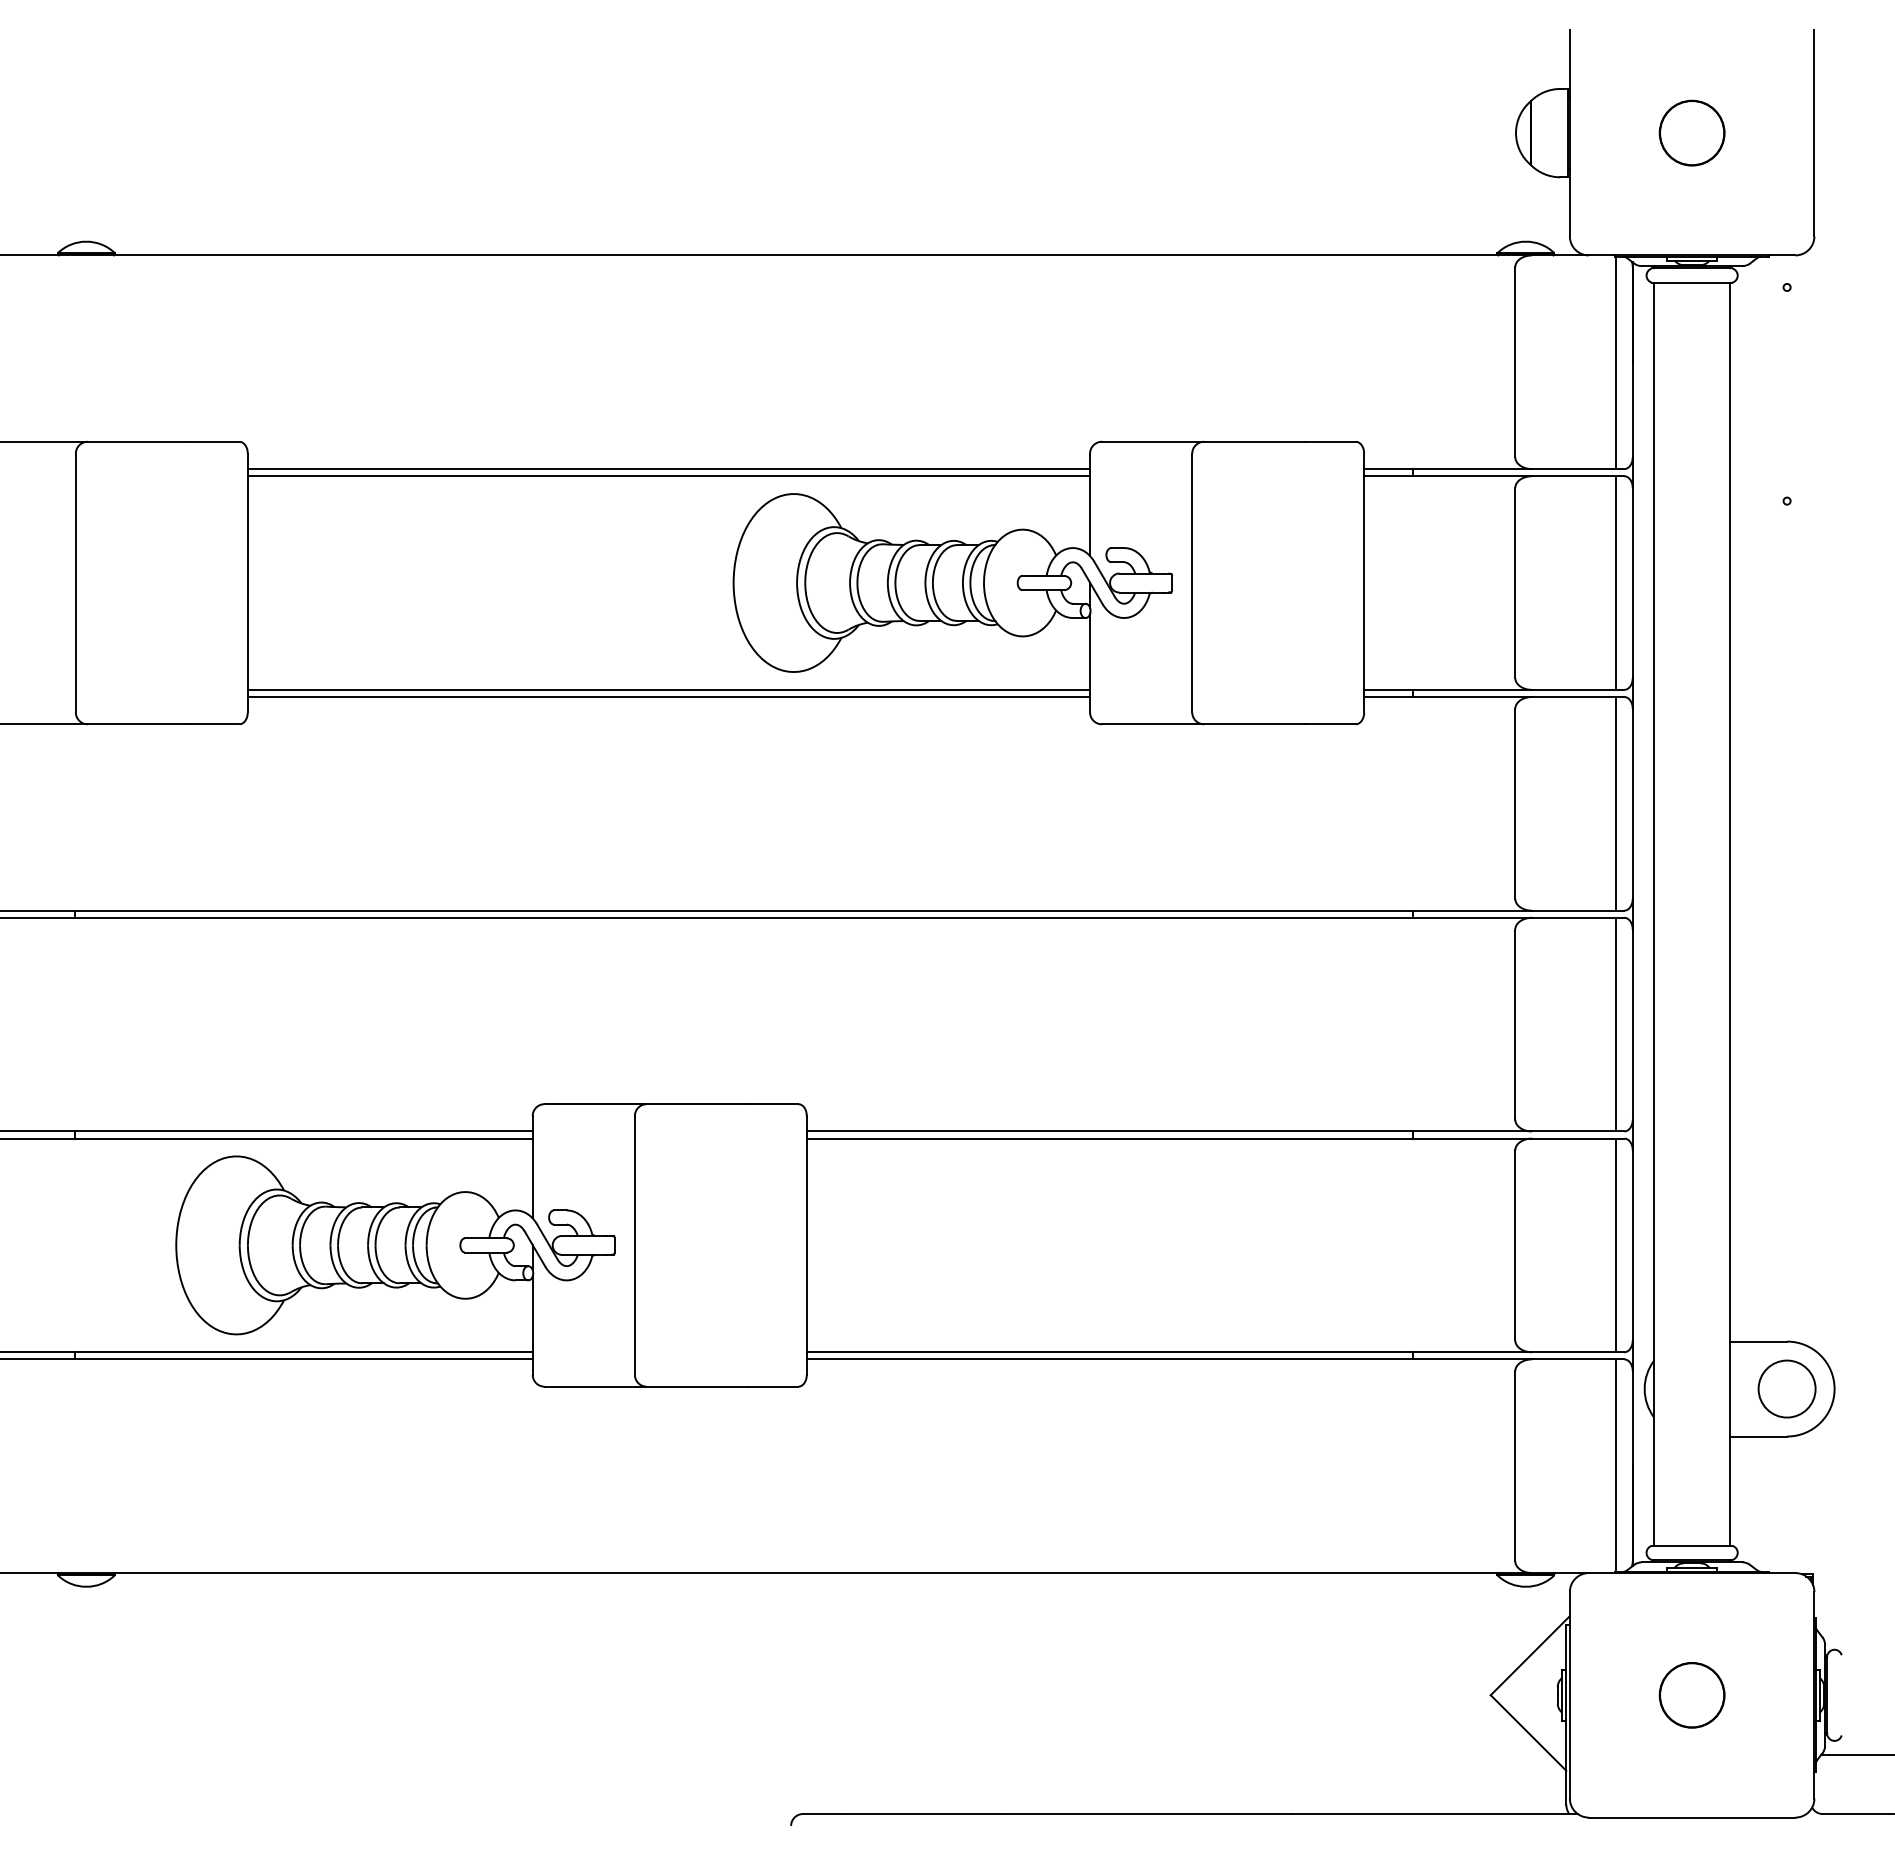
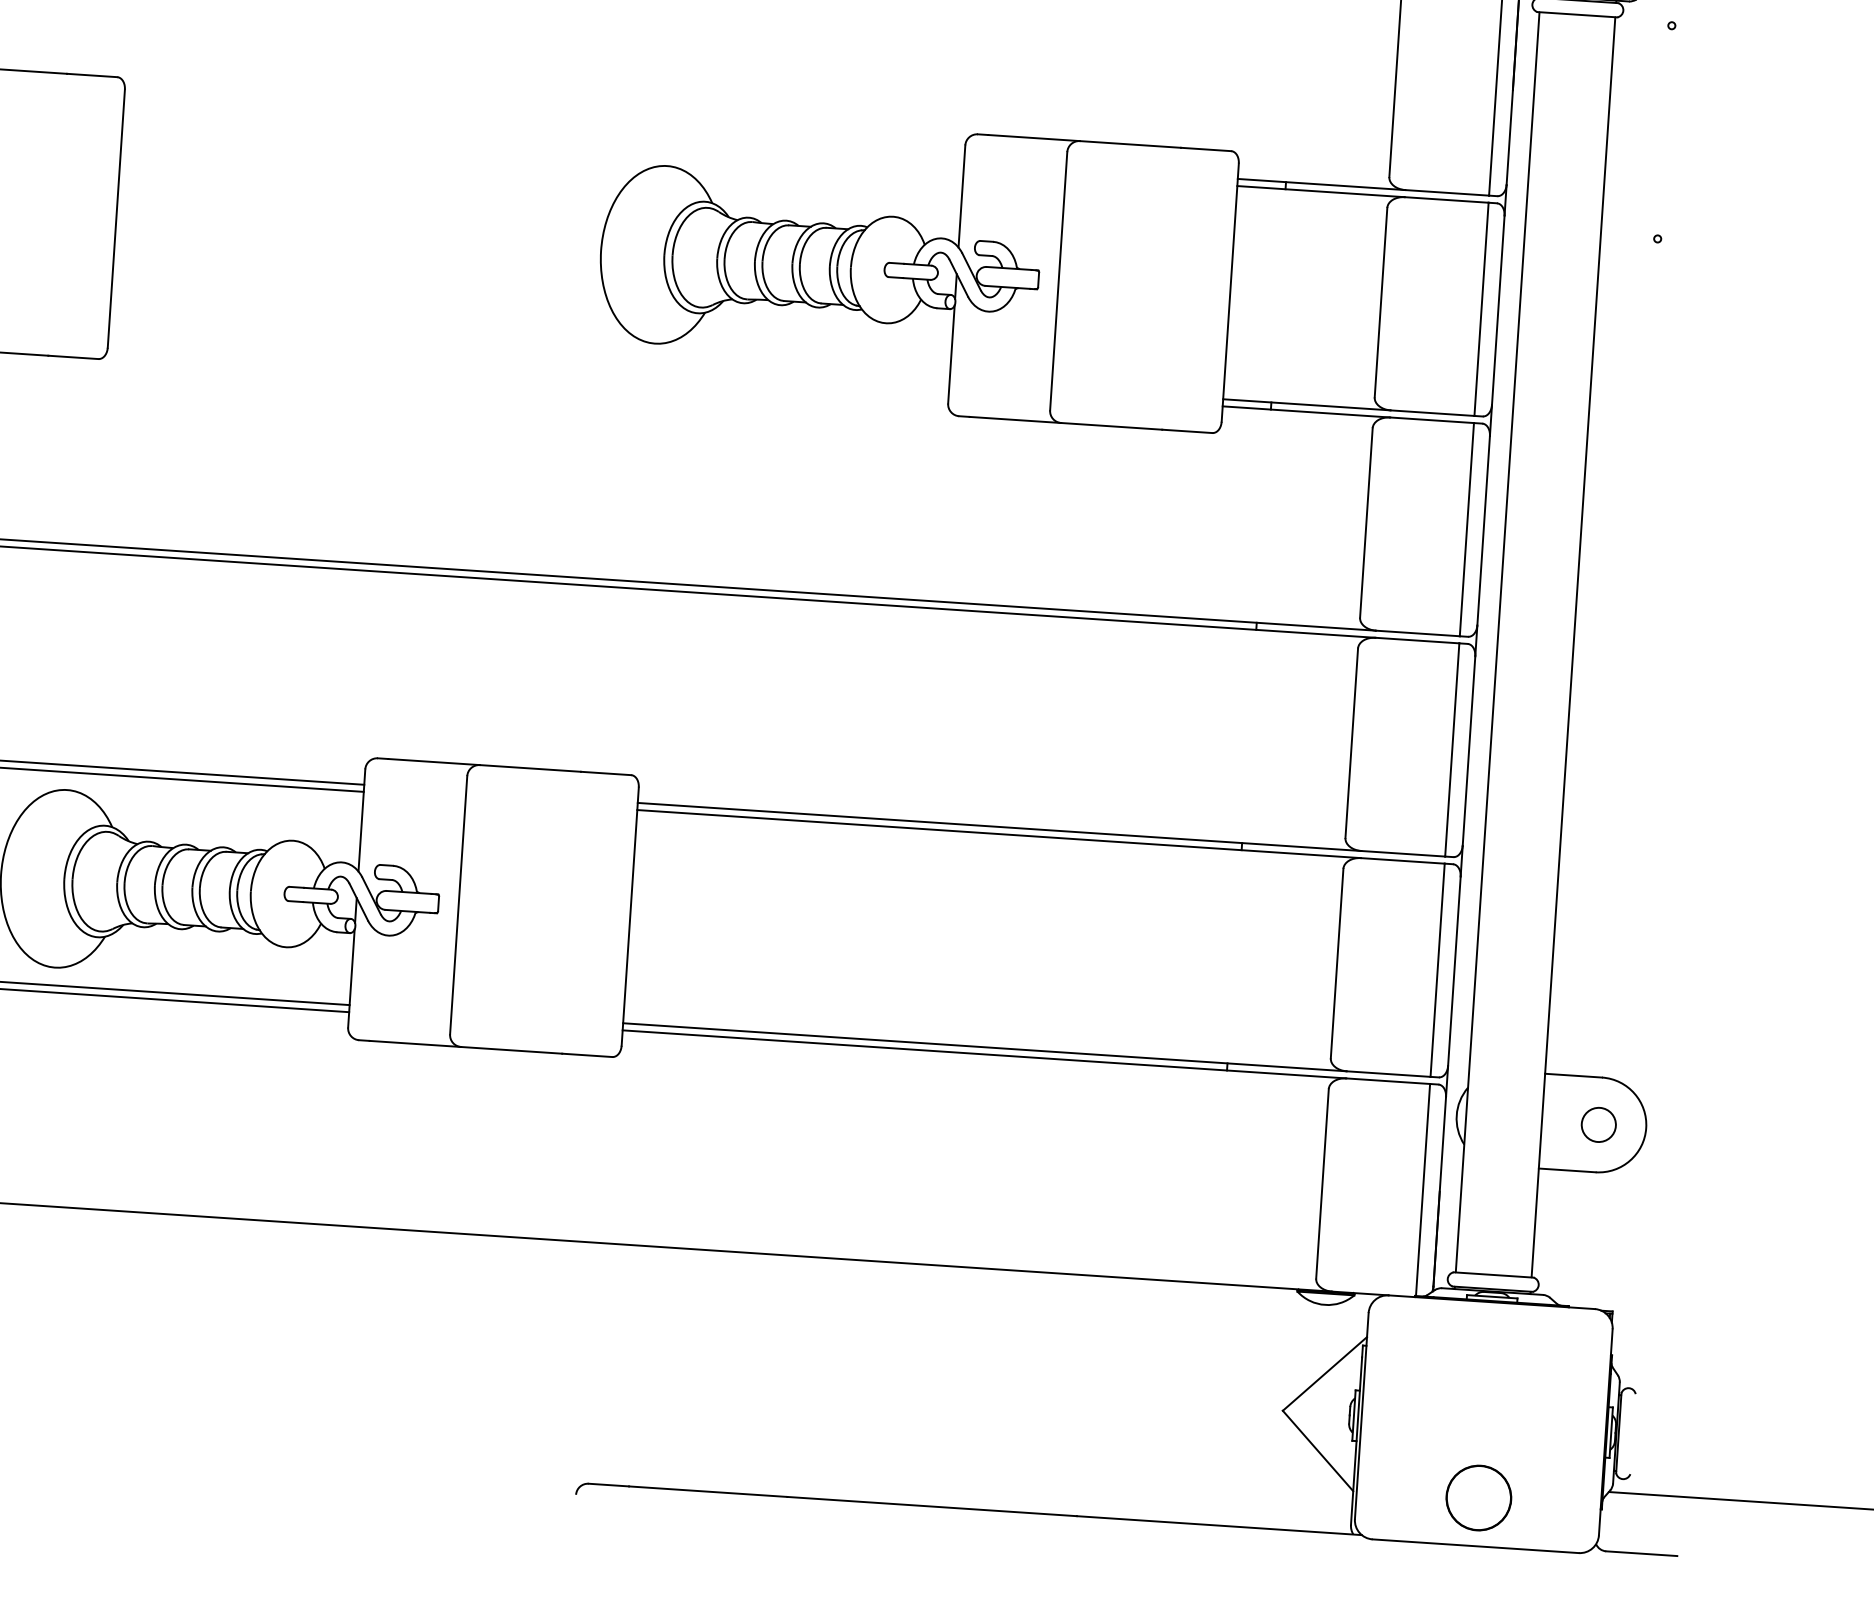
line: (668, 469) -> (543, 133), removed
line: (668, 476) -> (543, 140), removed
line: (668, 689) -> (529, 352), removed
line: (668, 697) -> (528, 360), removed
circle: (1786, 1388) -> (1598, 1124), size x0.6
part: (1691, 1695) -> (1478, 1498), moved

